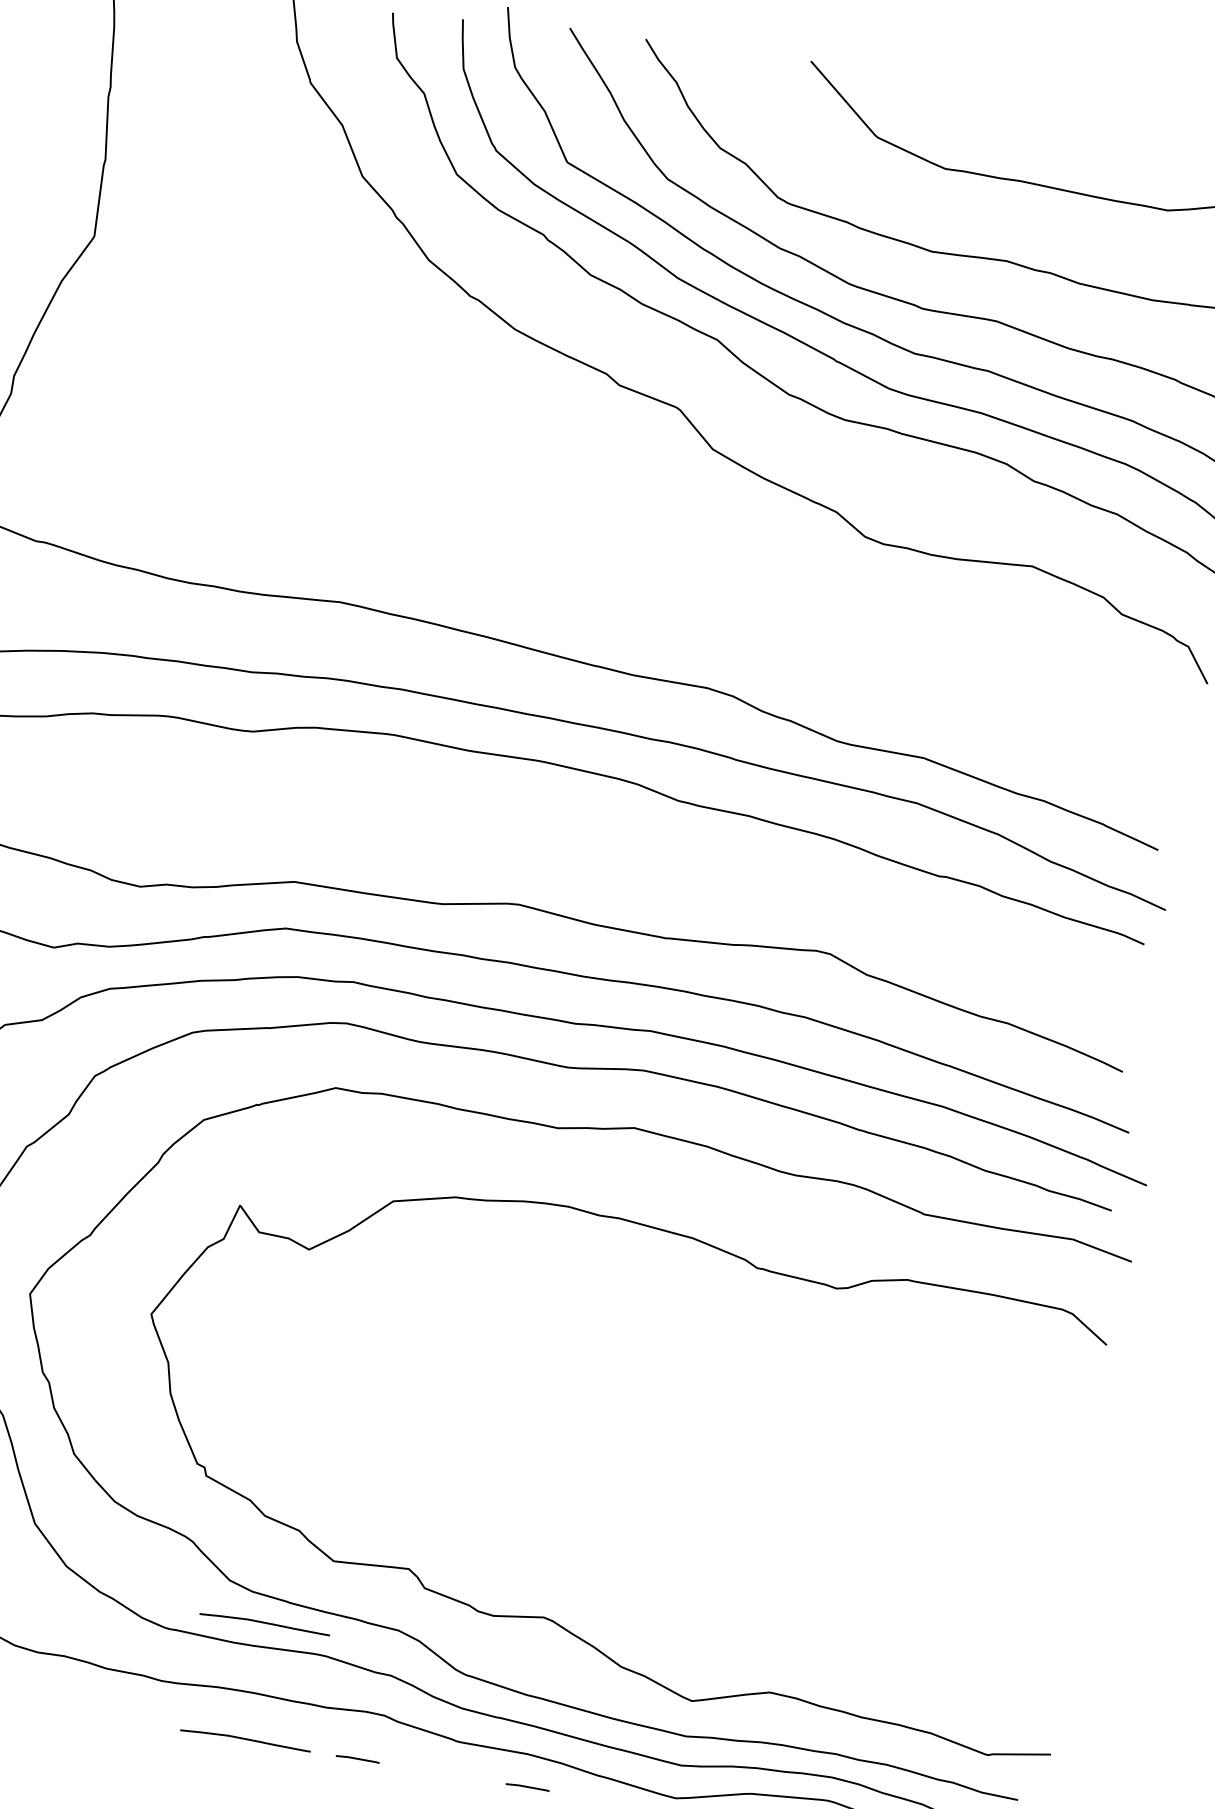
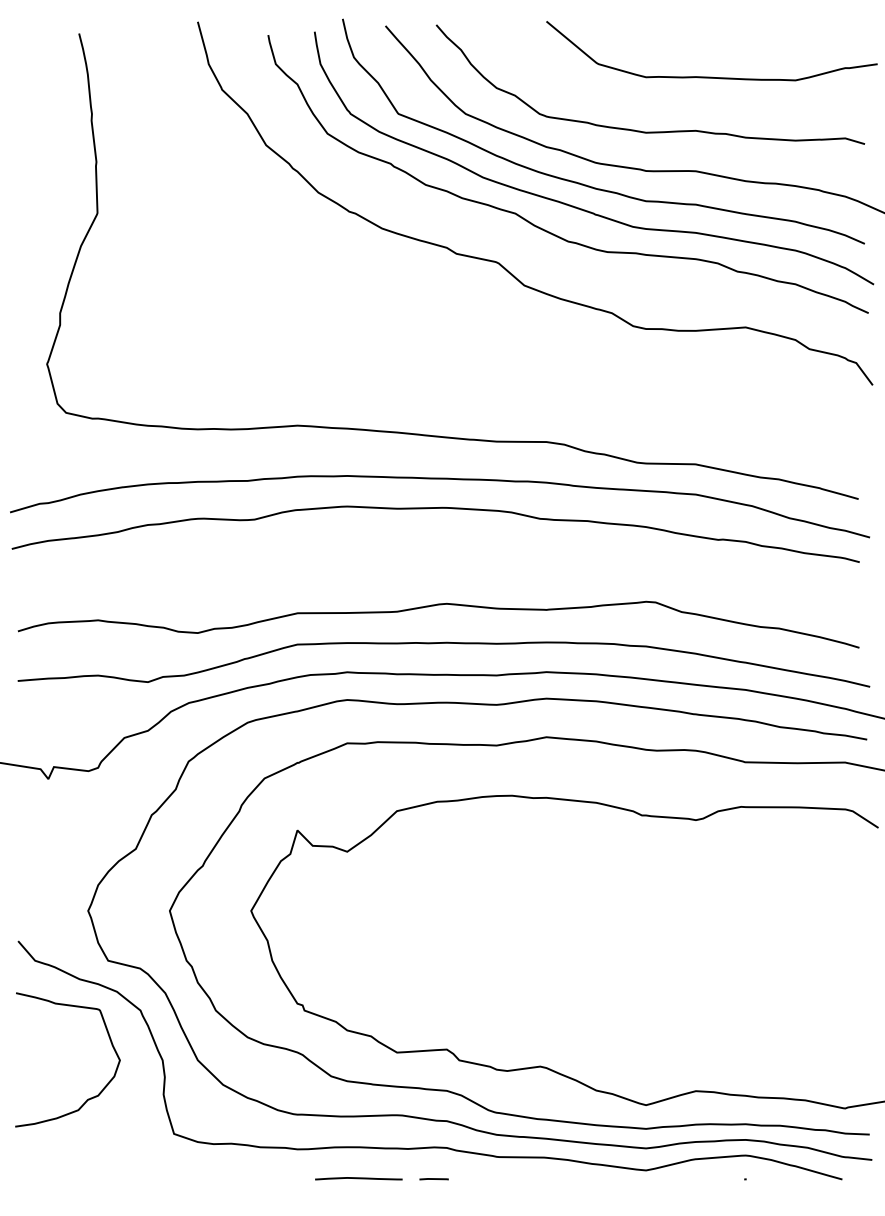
line: (264, 1623) -> (358, 1100), removed
line: (526, 1787) -> (547, 1179), removed

